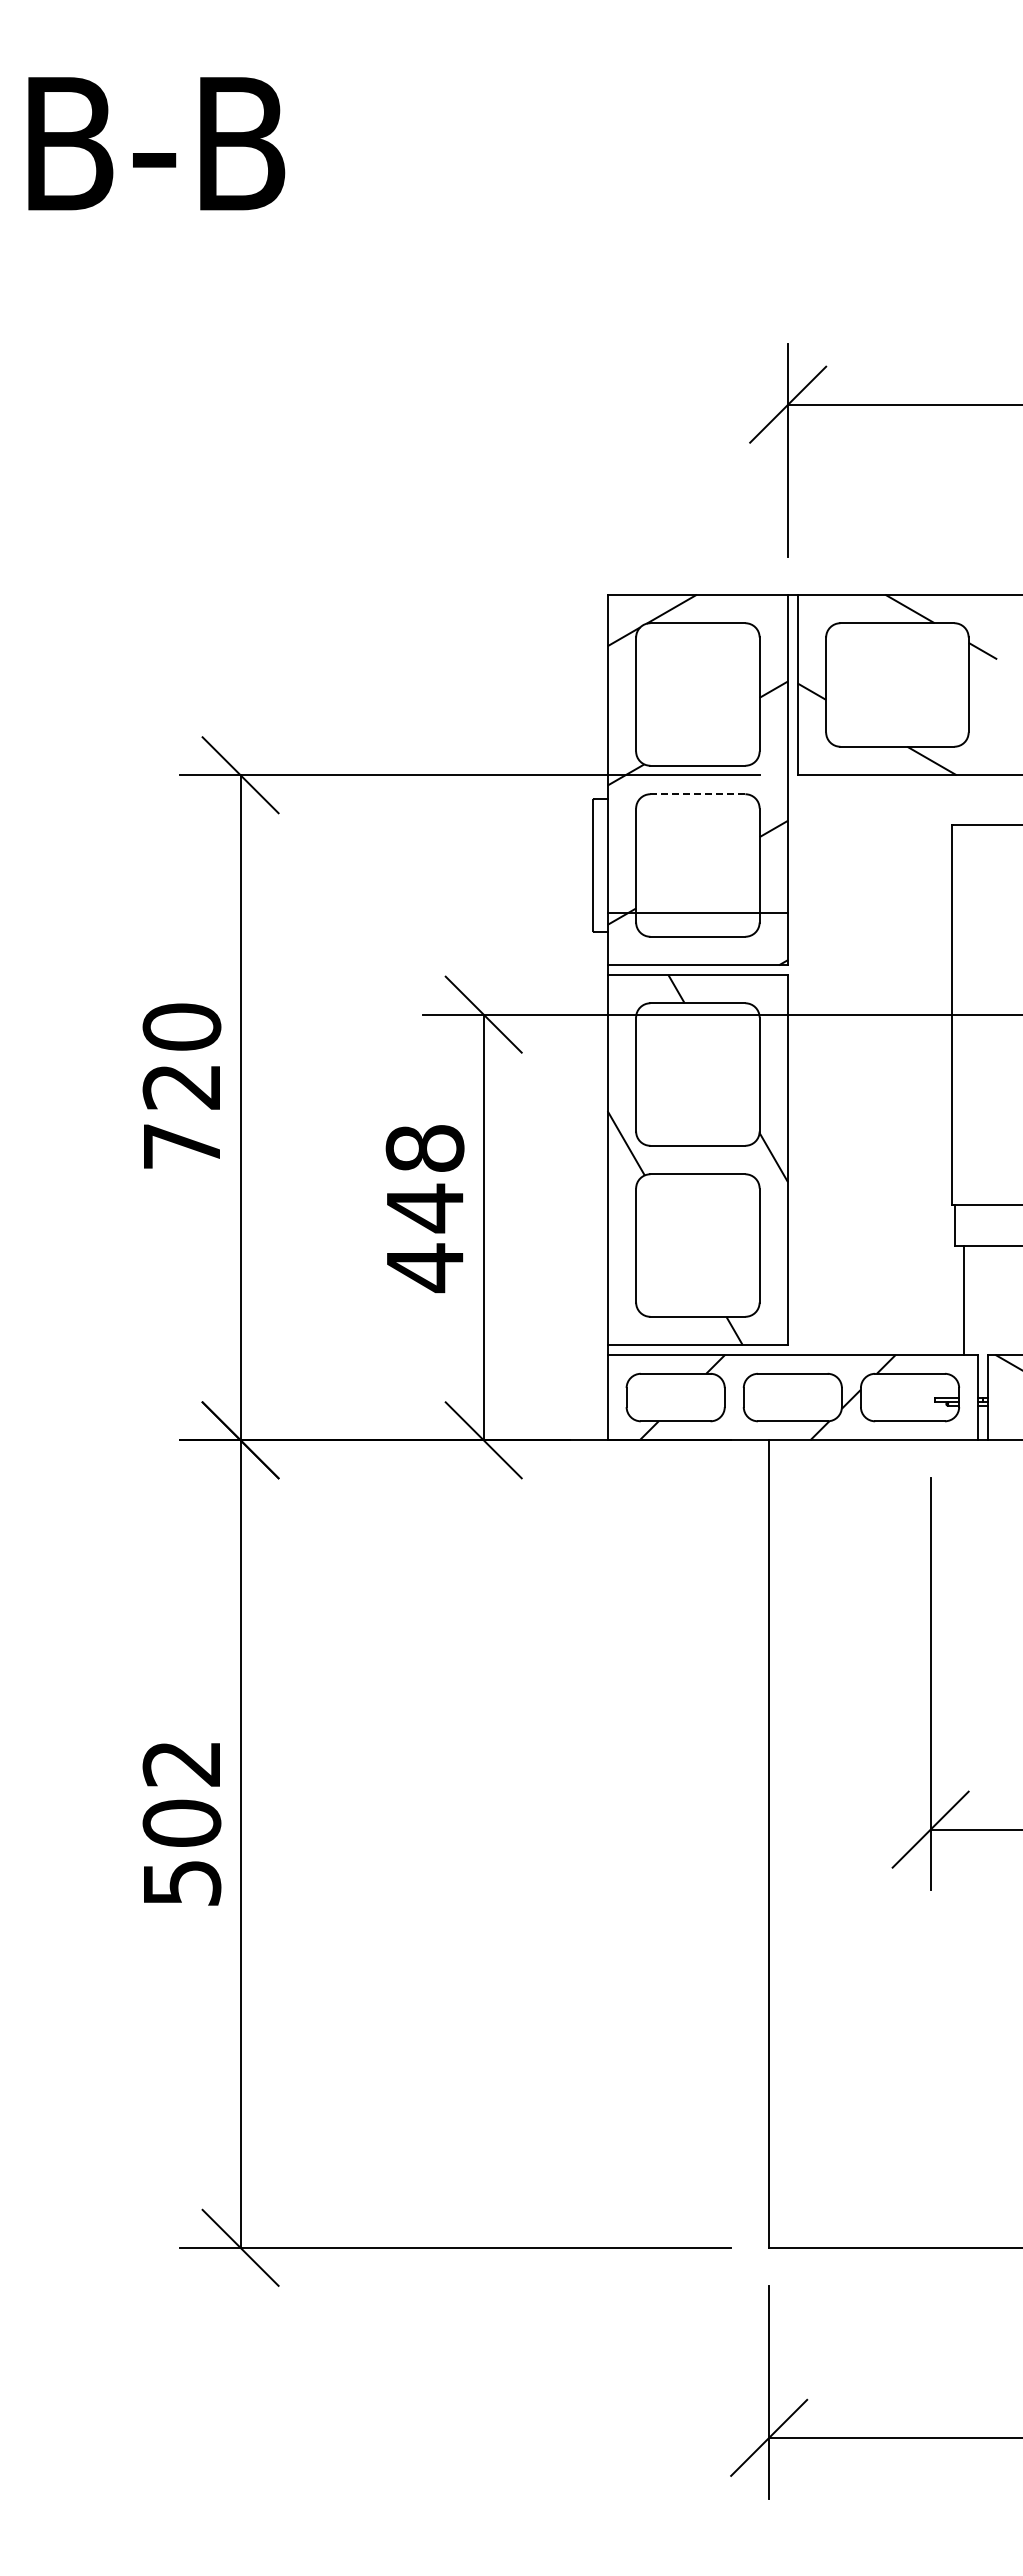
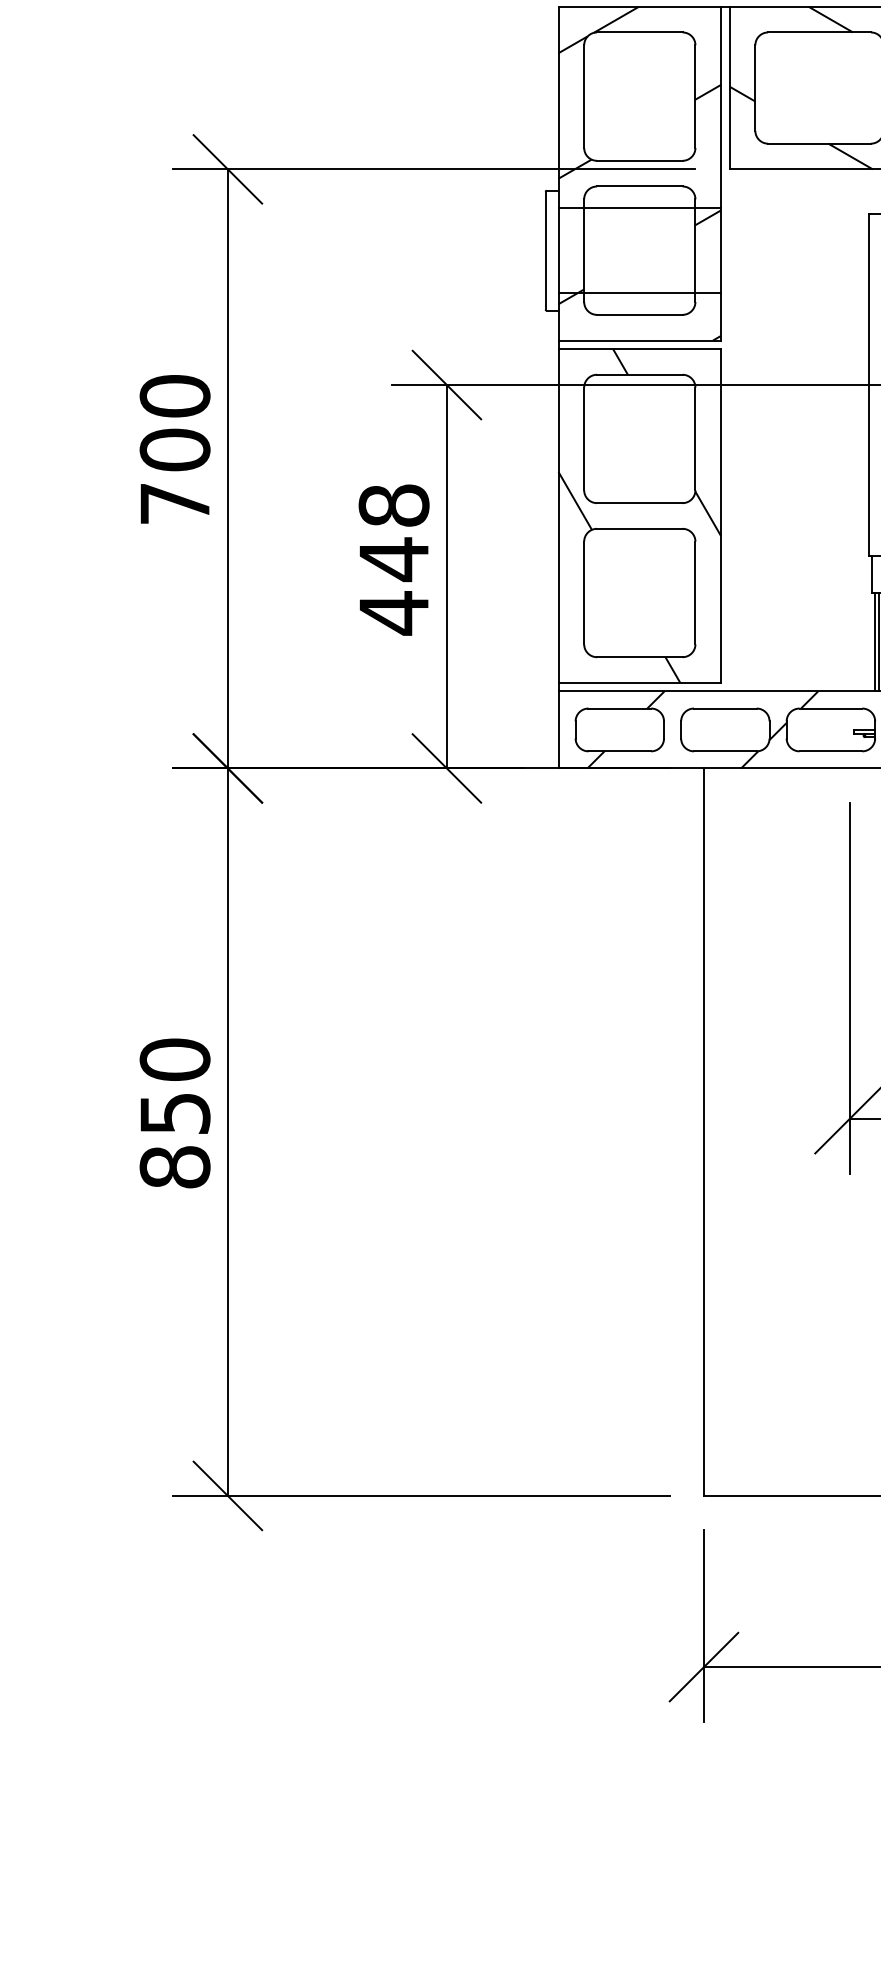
line: (697, 794) -> (639, 186), dashed -> solid
line: (697, 818) -> (639, 208), added
text: (181, 1086) -> (174, 449), 720 -> 700
line: (959, 1299) -> (875, 641), added
text: (181, 1823) -> (174, 1113), 502 -> 850

